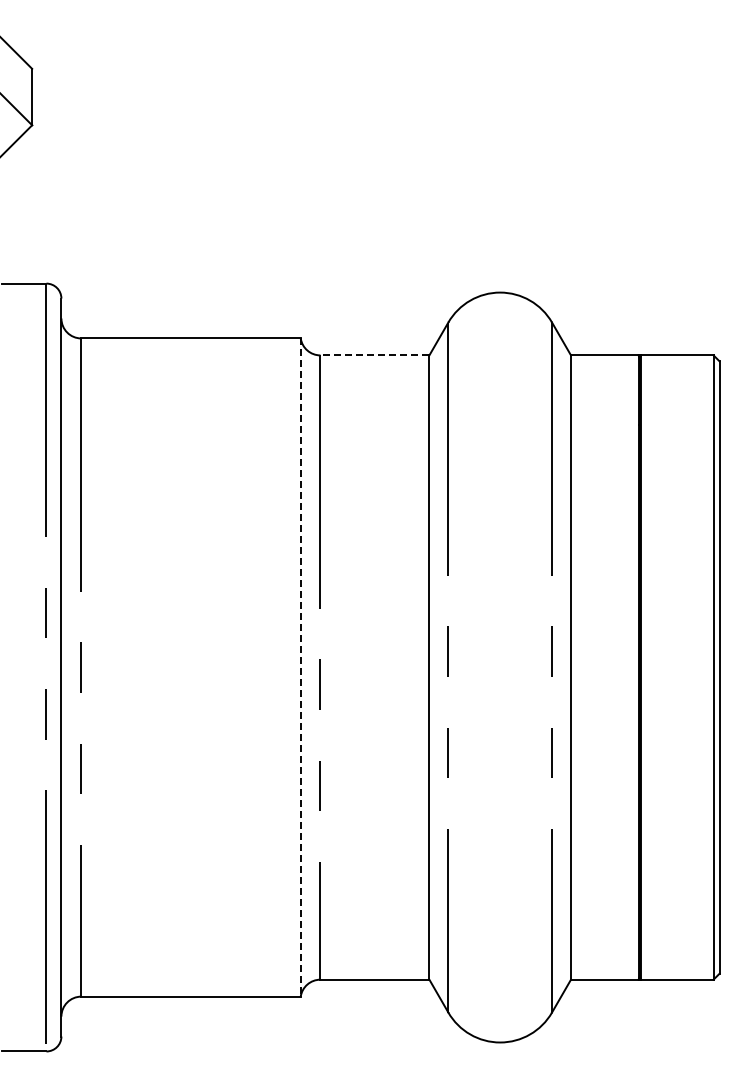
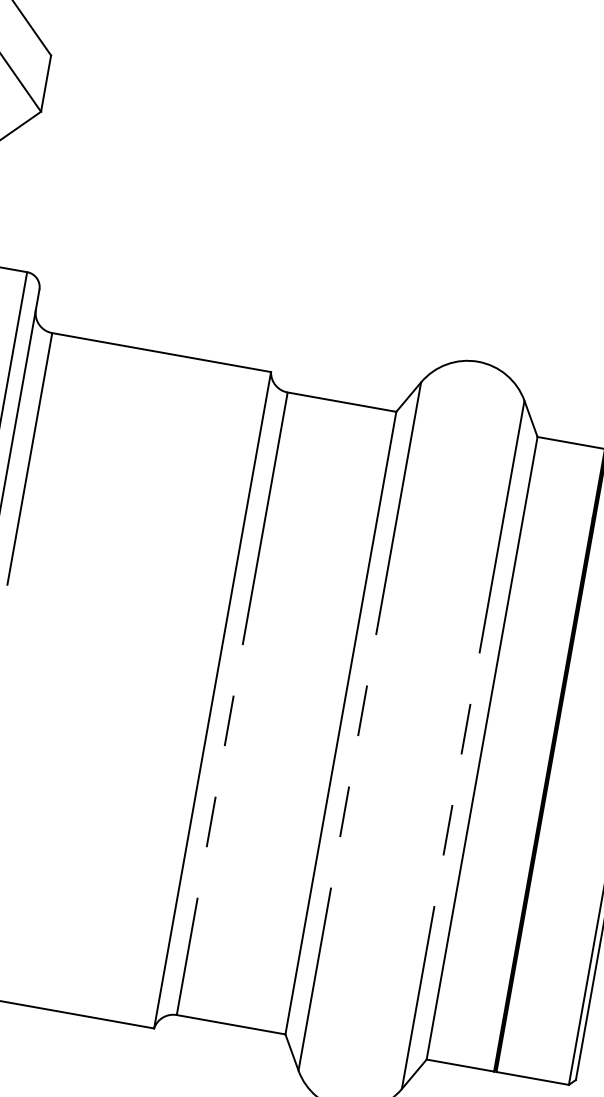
line: (374, 355) -> (341, 402), dashed -> solid
line: (300, 668) -> (212, 701), dashed -> solid

